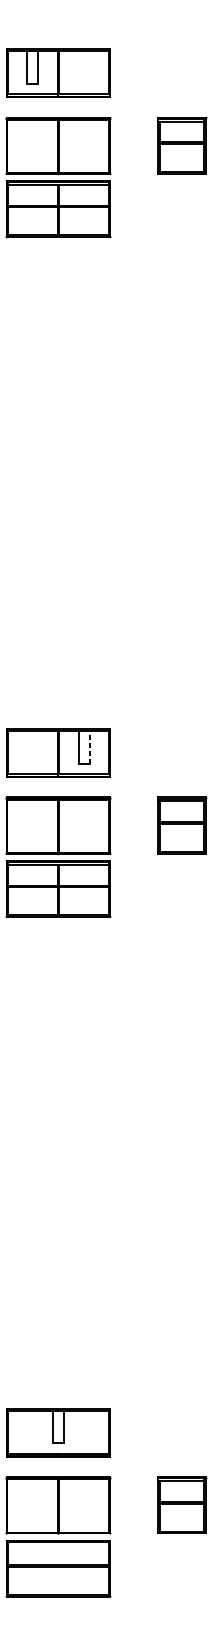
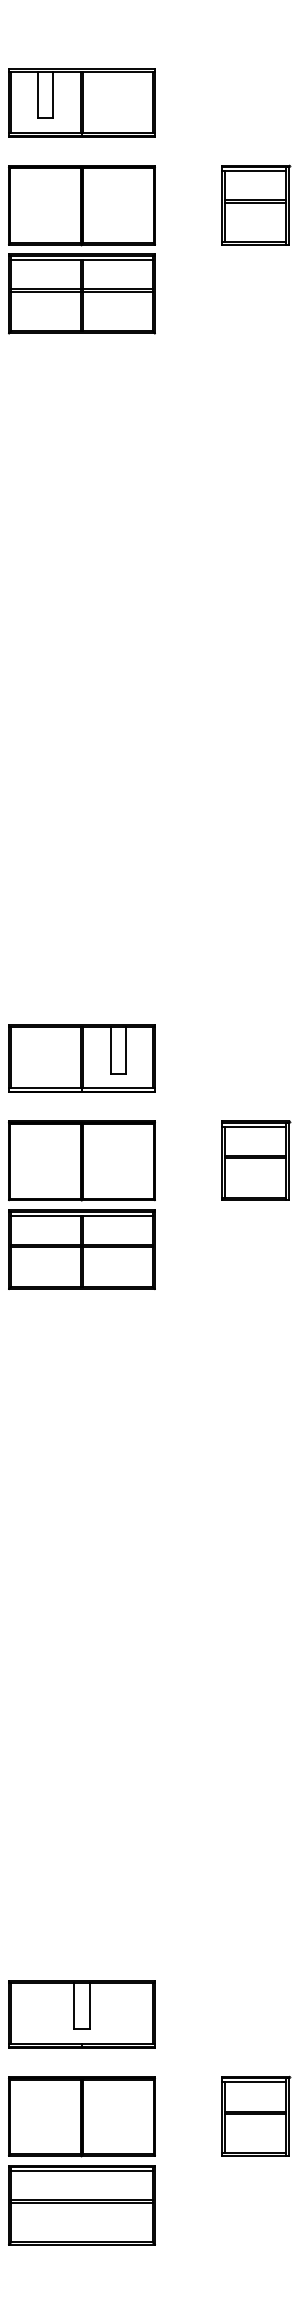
line: (90, 747) -> (126, 1050), dashed -> solid
line: (58, 1544) -> (81, 2171), added

